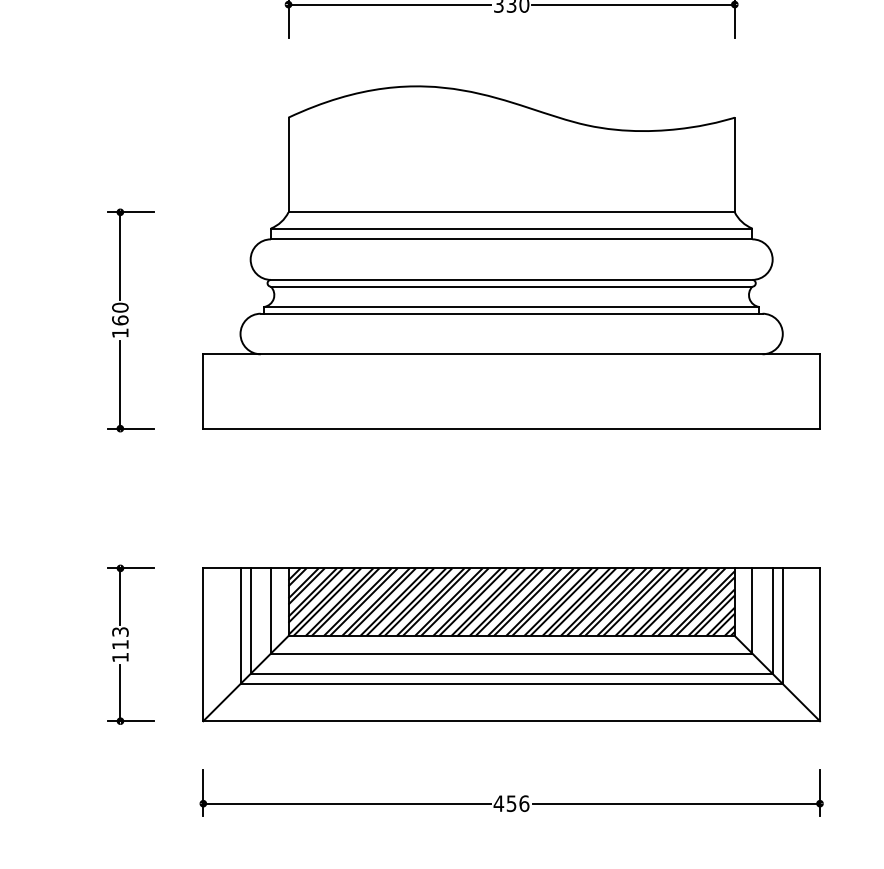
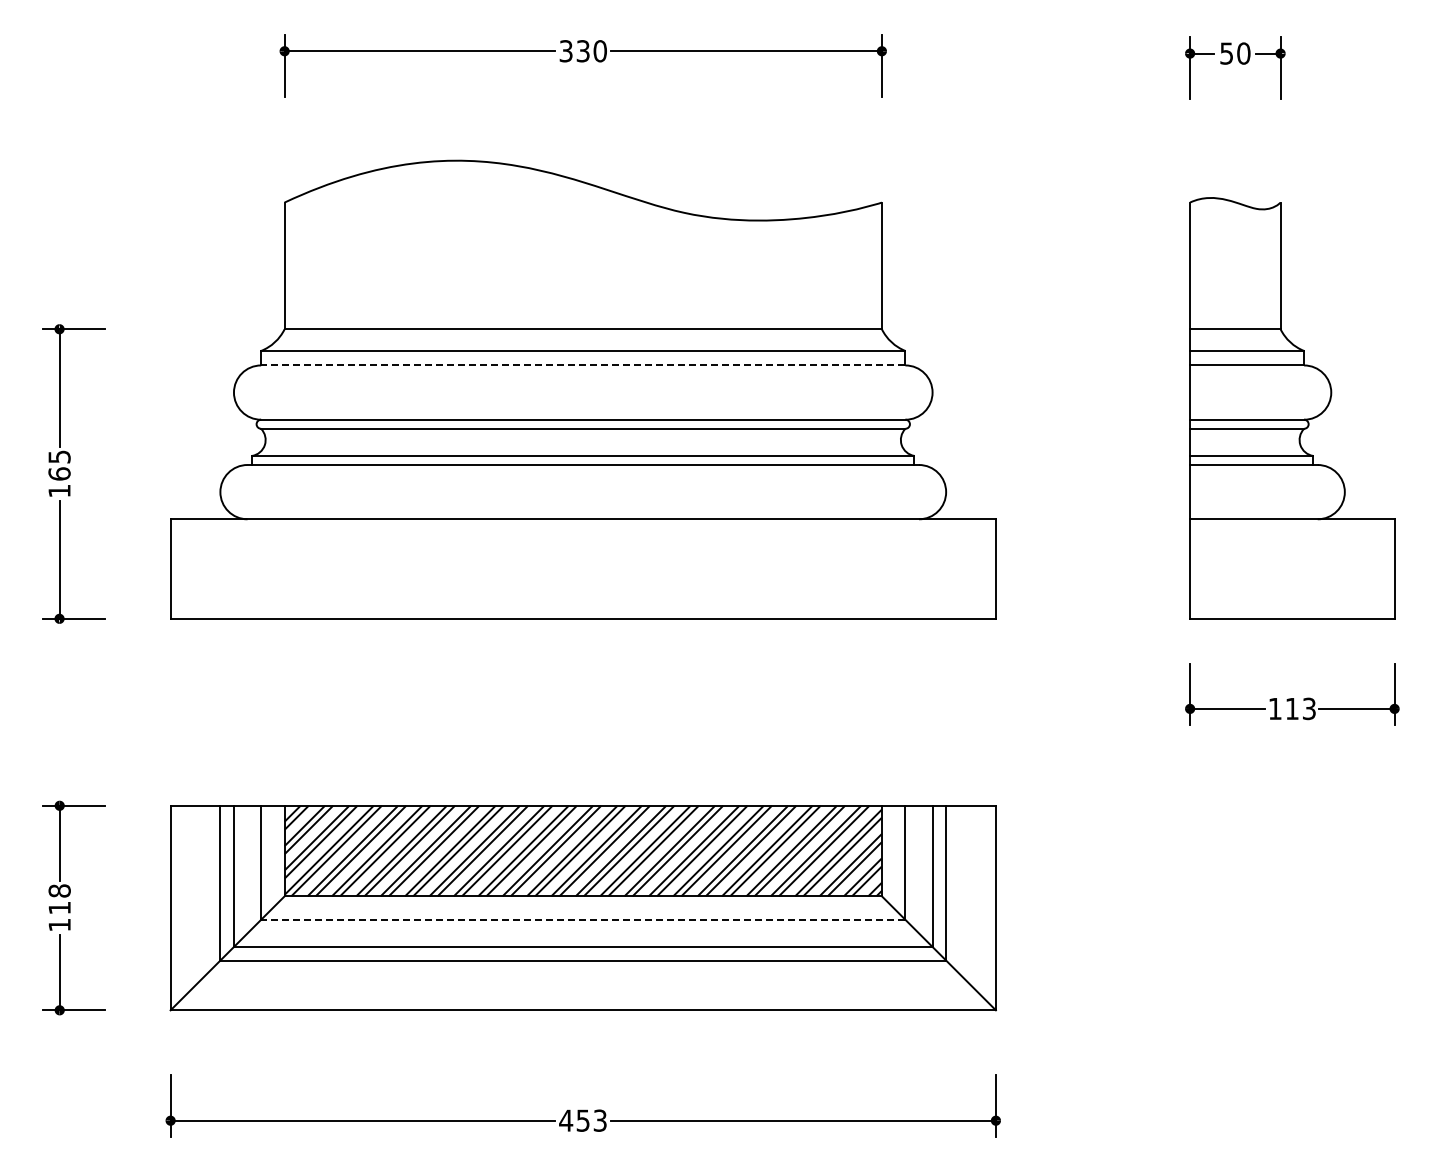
line: (511, 239) -> (582, 365), solid -> dashed
text: (120, 307) -> (59, 456), 160 -> 165
text: (120, 631) -> (59, 890), 113 -> 118
line: (511, 653) -> (582, 919), solid -> dashed
text: (524, 803) -> (600, 1120), 456 -> 453

